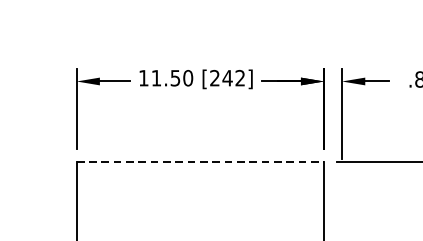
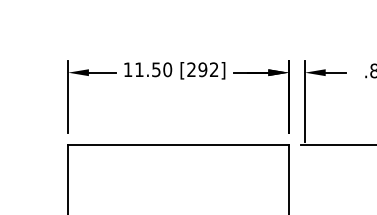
text: (227, 77) -> (202, 69), [242] -> [292]
line: (201, 161) -> (179, 144), dashed -> solid

